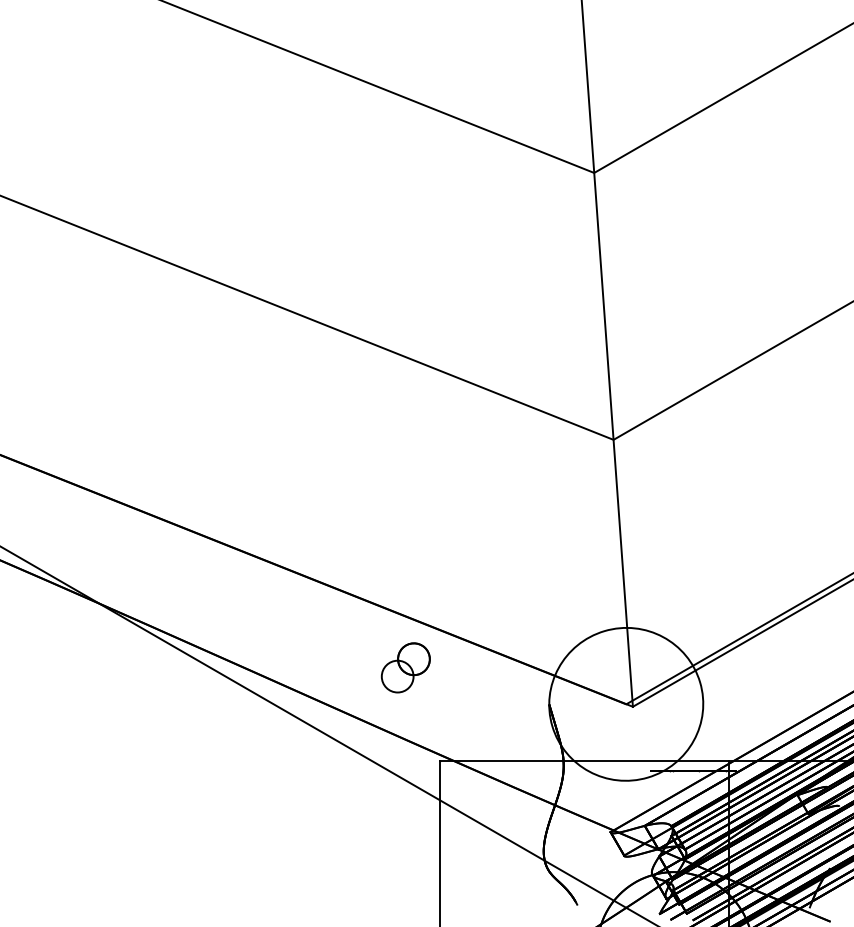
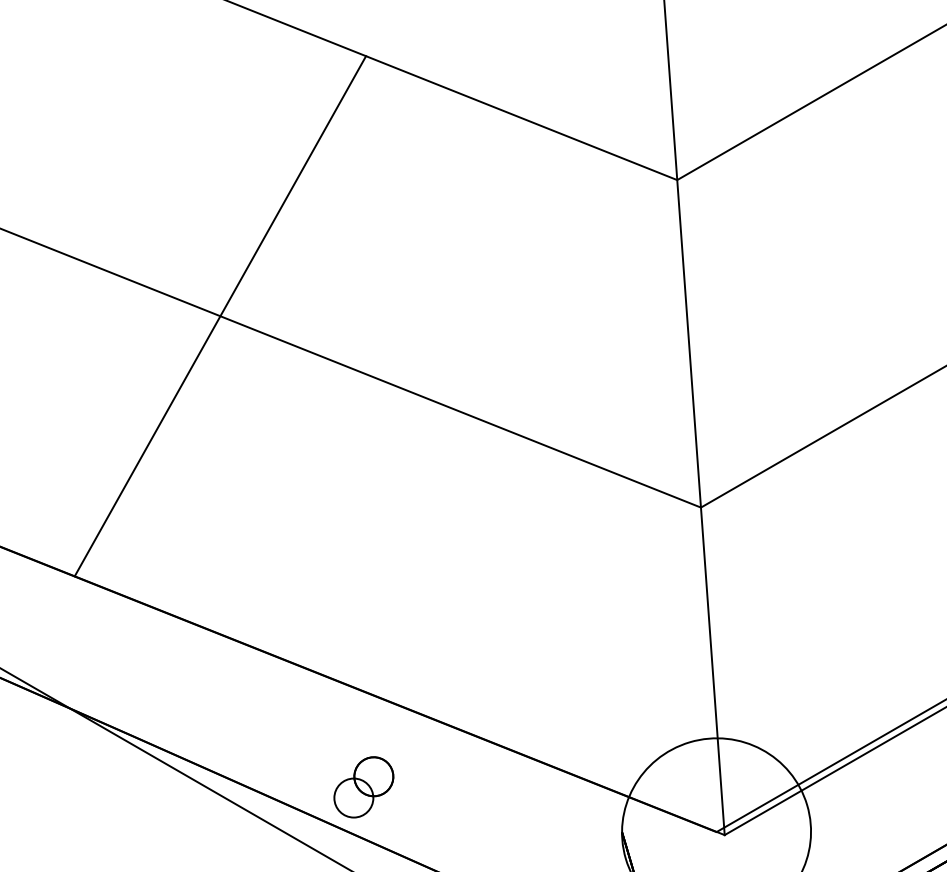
line: (221, 283) -> (219, 315), added
part: (405, 667) -> (363, 786), moved

